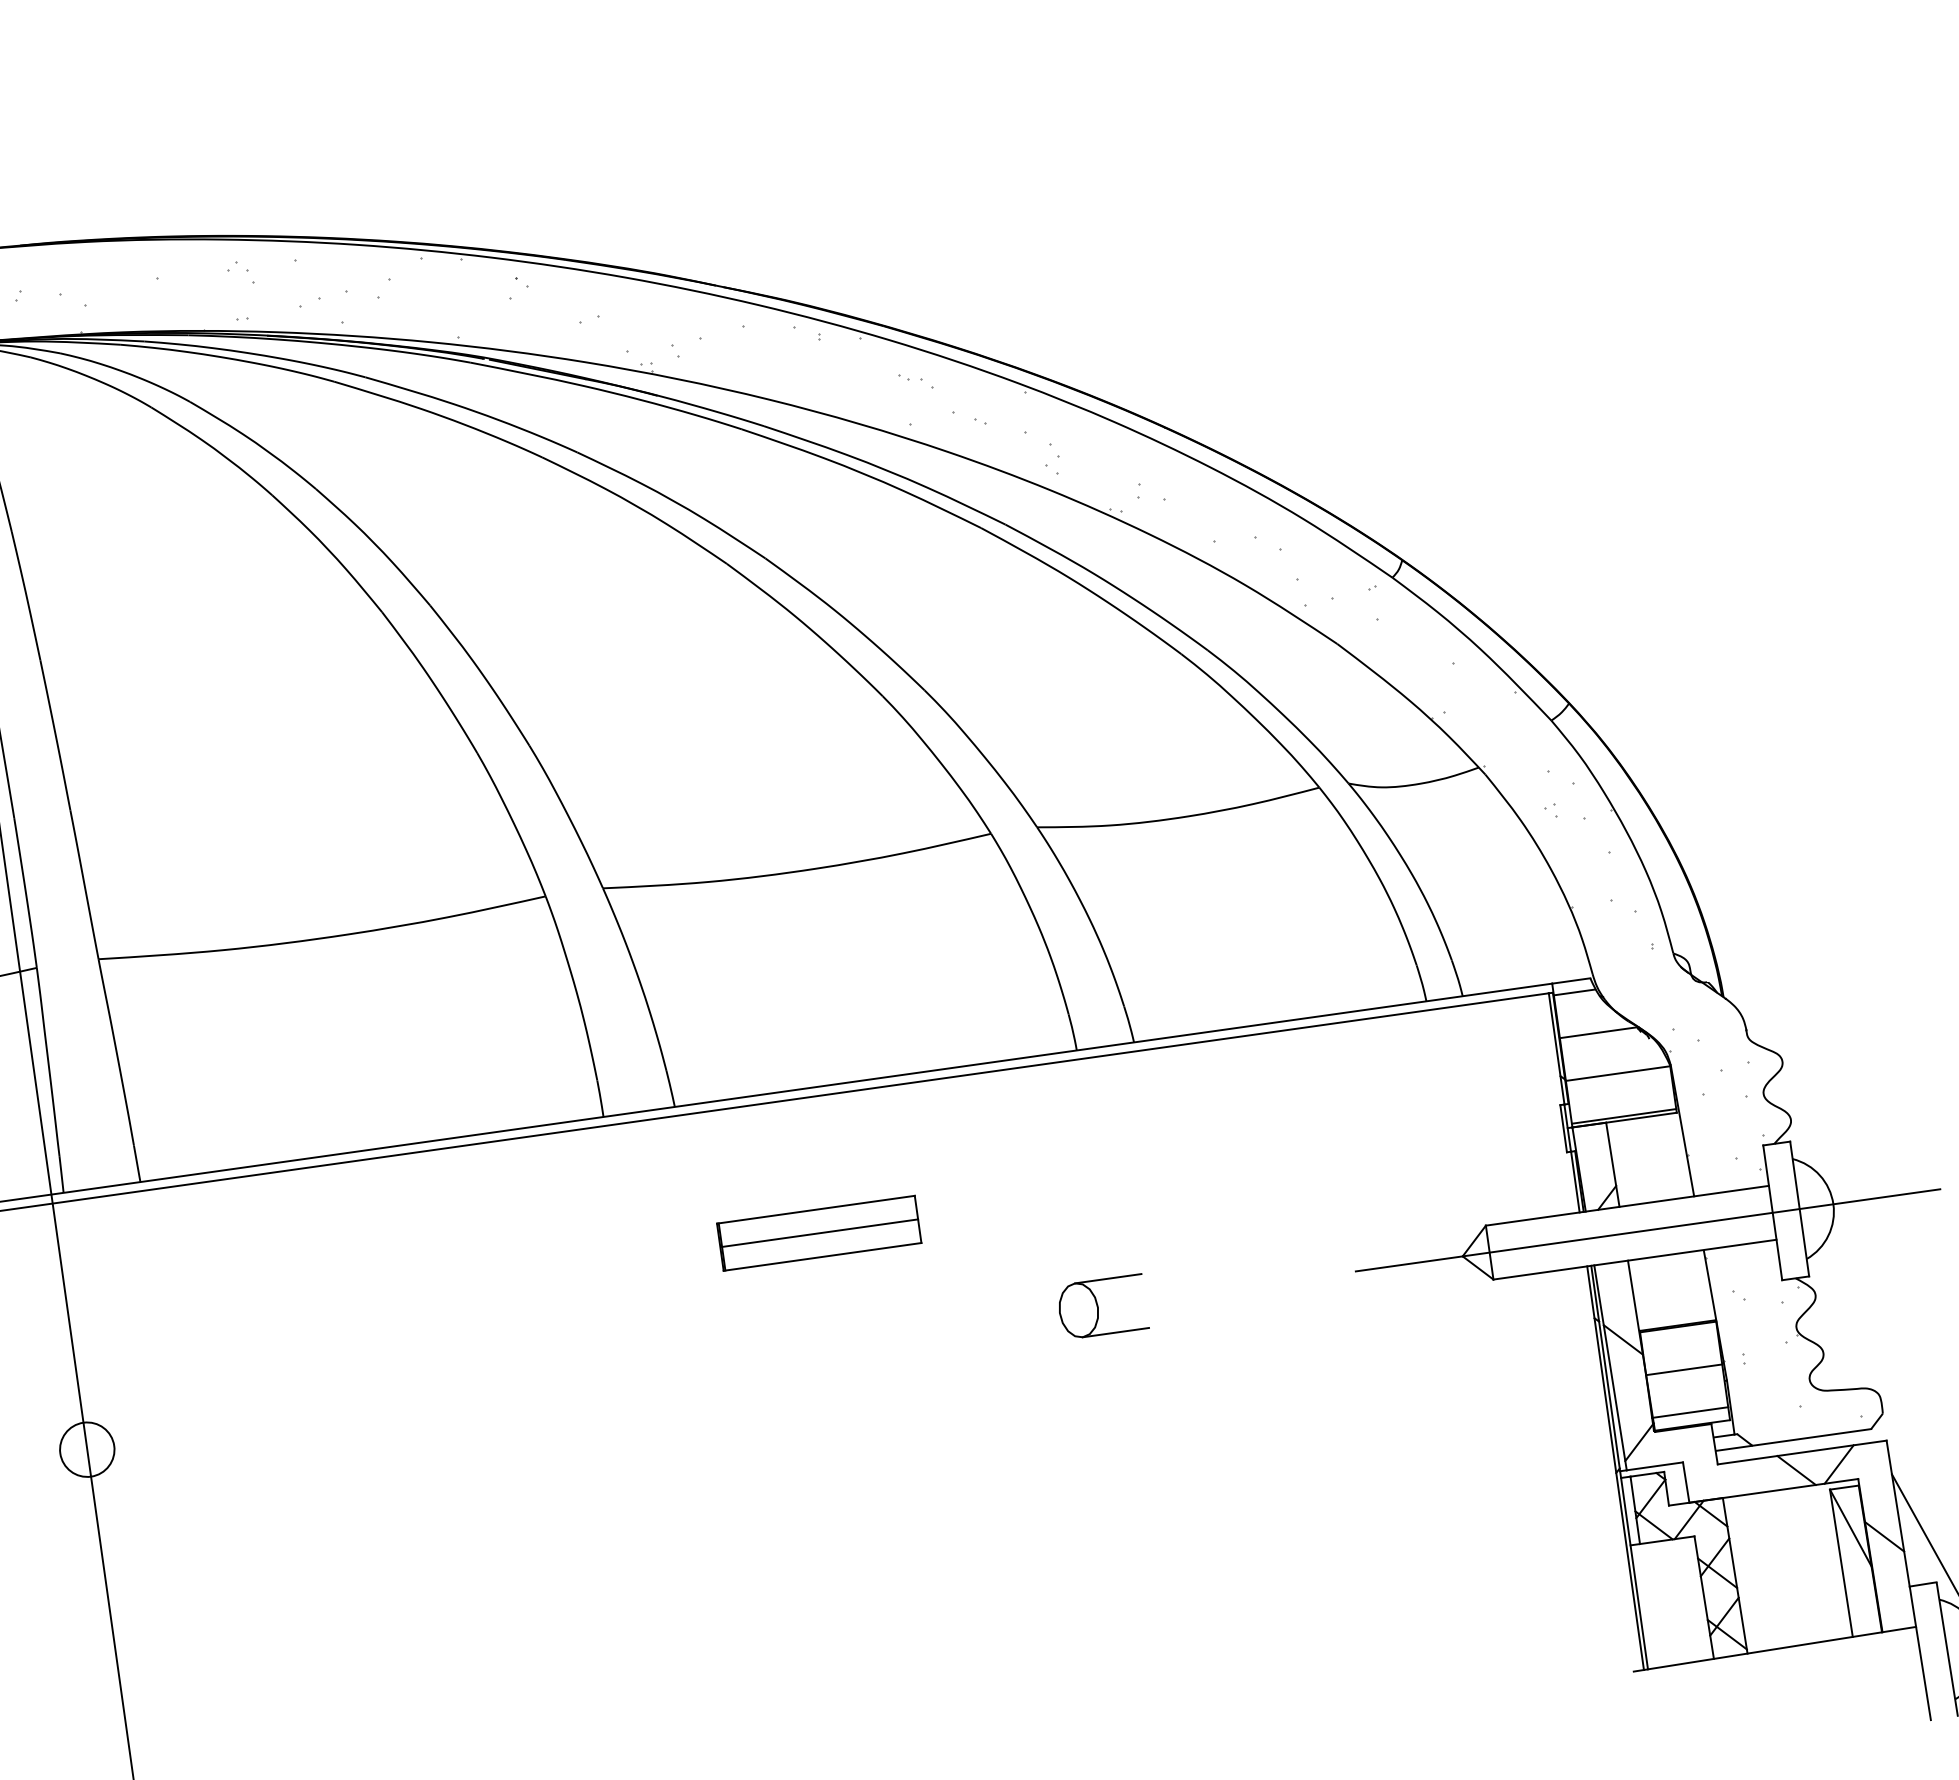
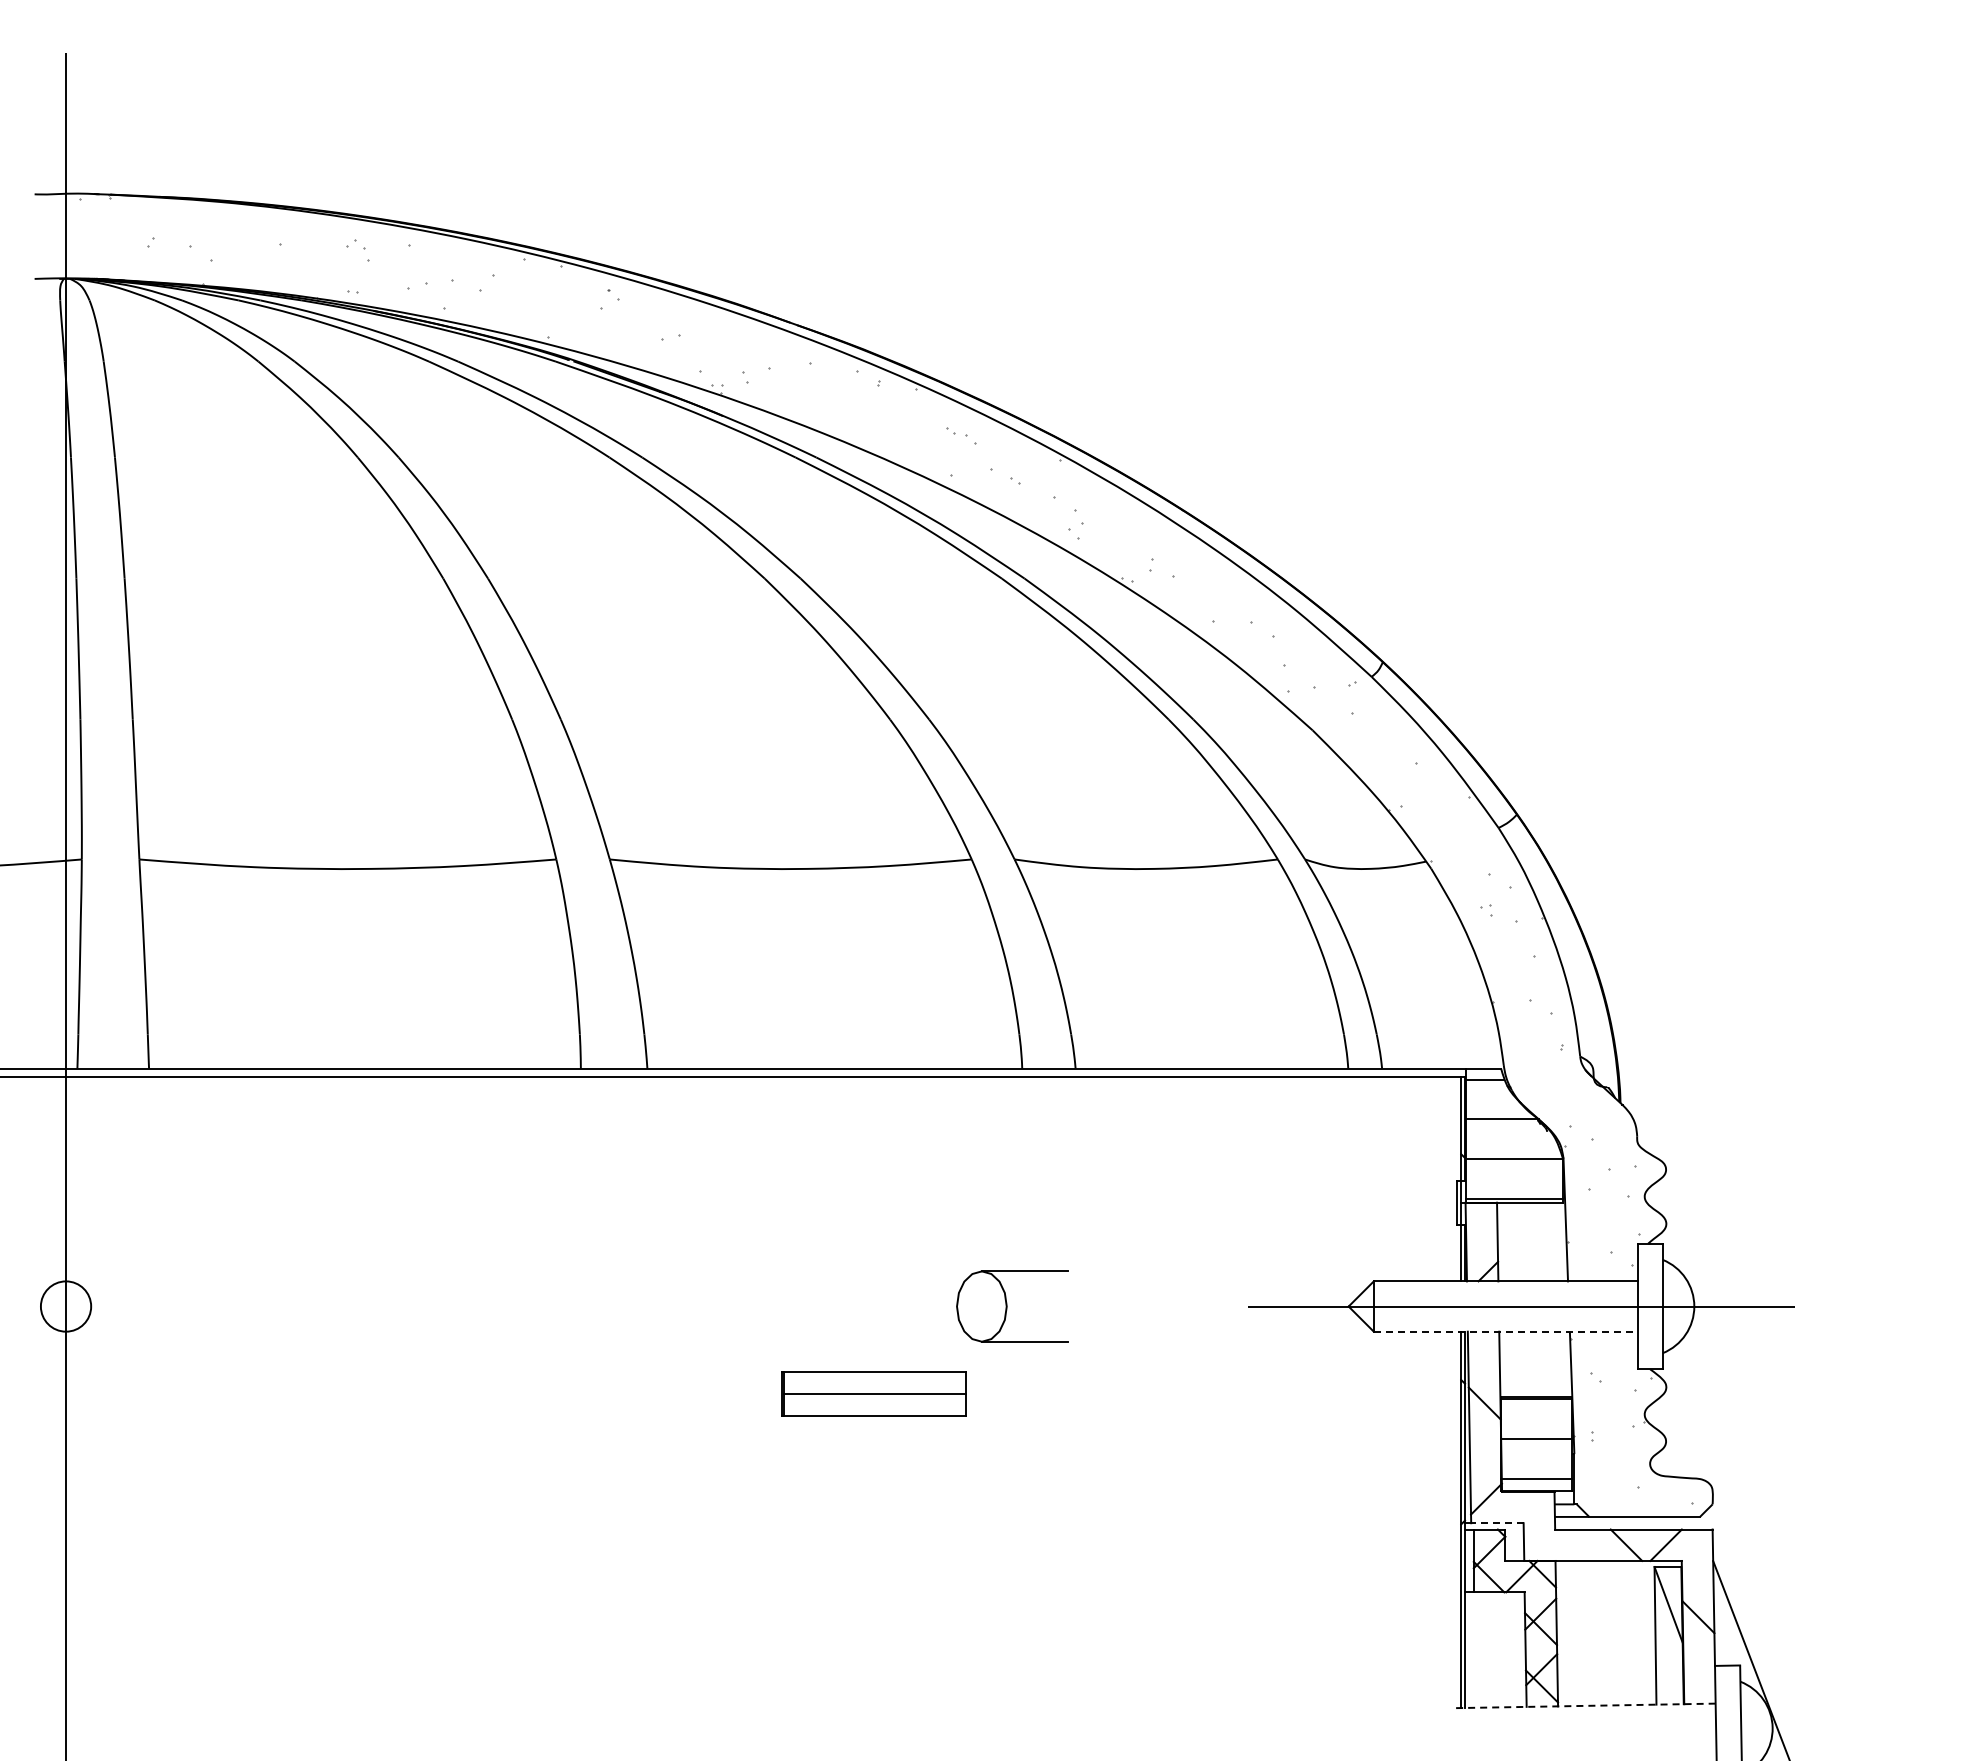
part: (818, 1233) -> (873, 1393), moved
line: (1634, 1259) -> (1505, 1331), solid -> dashed
part: (1102, 1307) -> (1012, 1306), size x1.4
line: (1653, 1466) -> (1496, 1523), solid -> dashed
line: (1774, 1648) -> (1583, 1705), solid -> dashed

